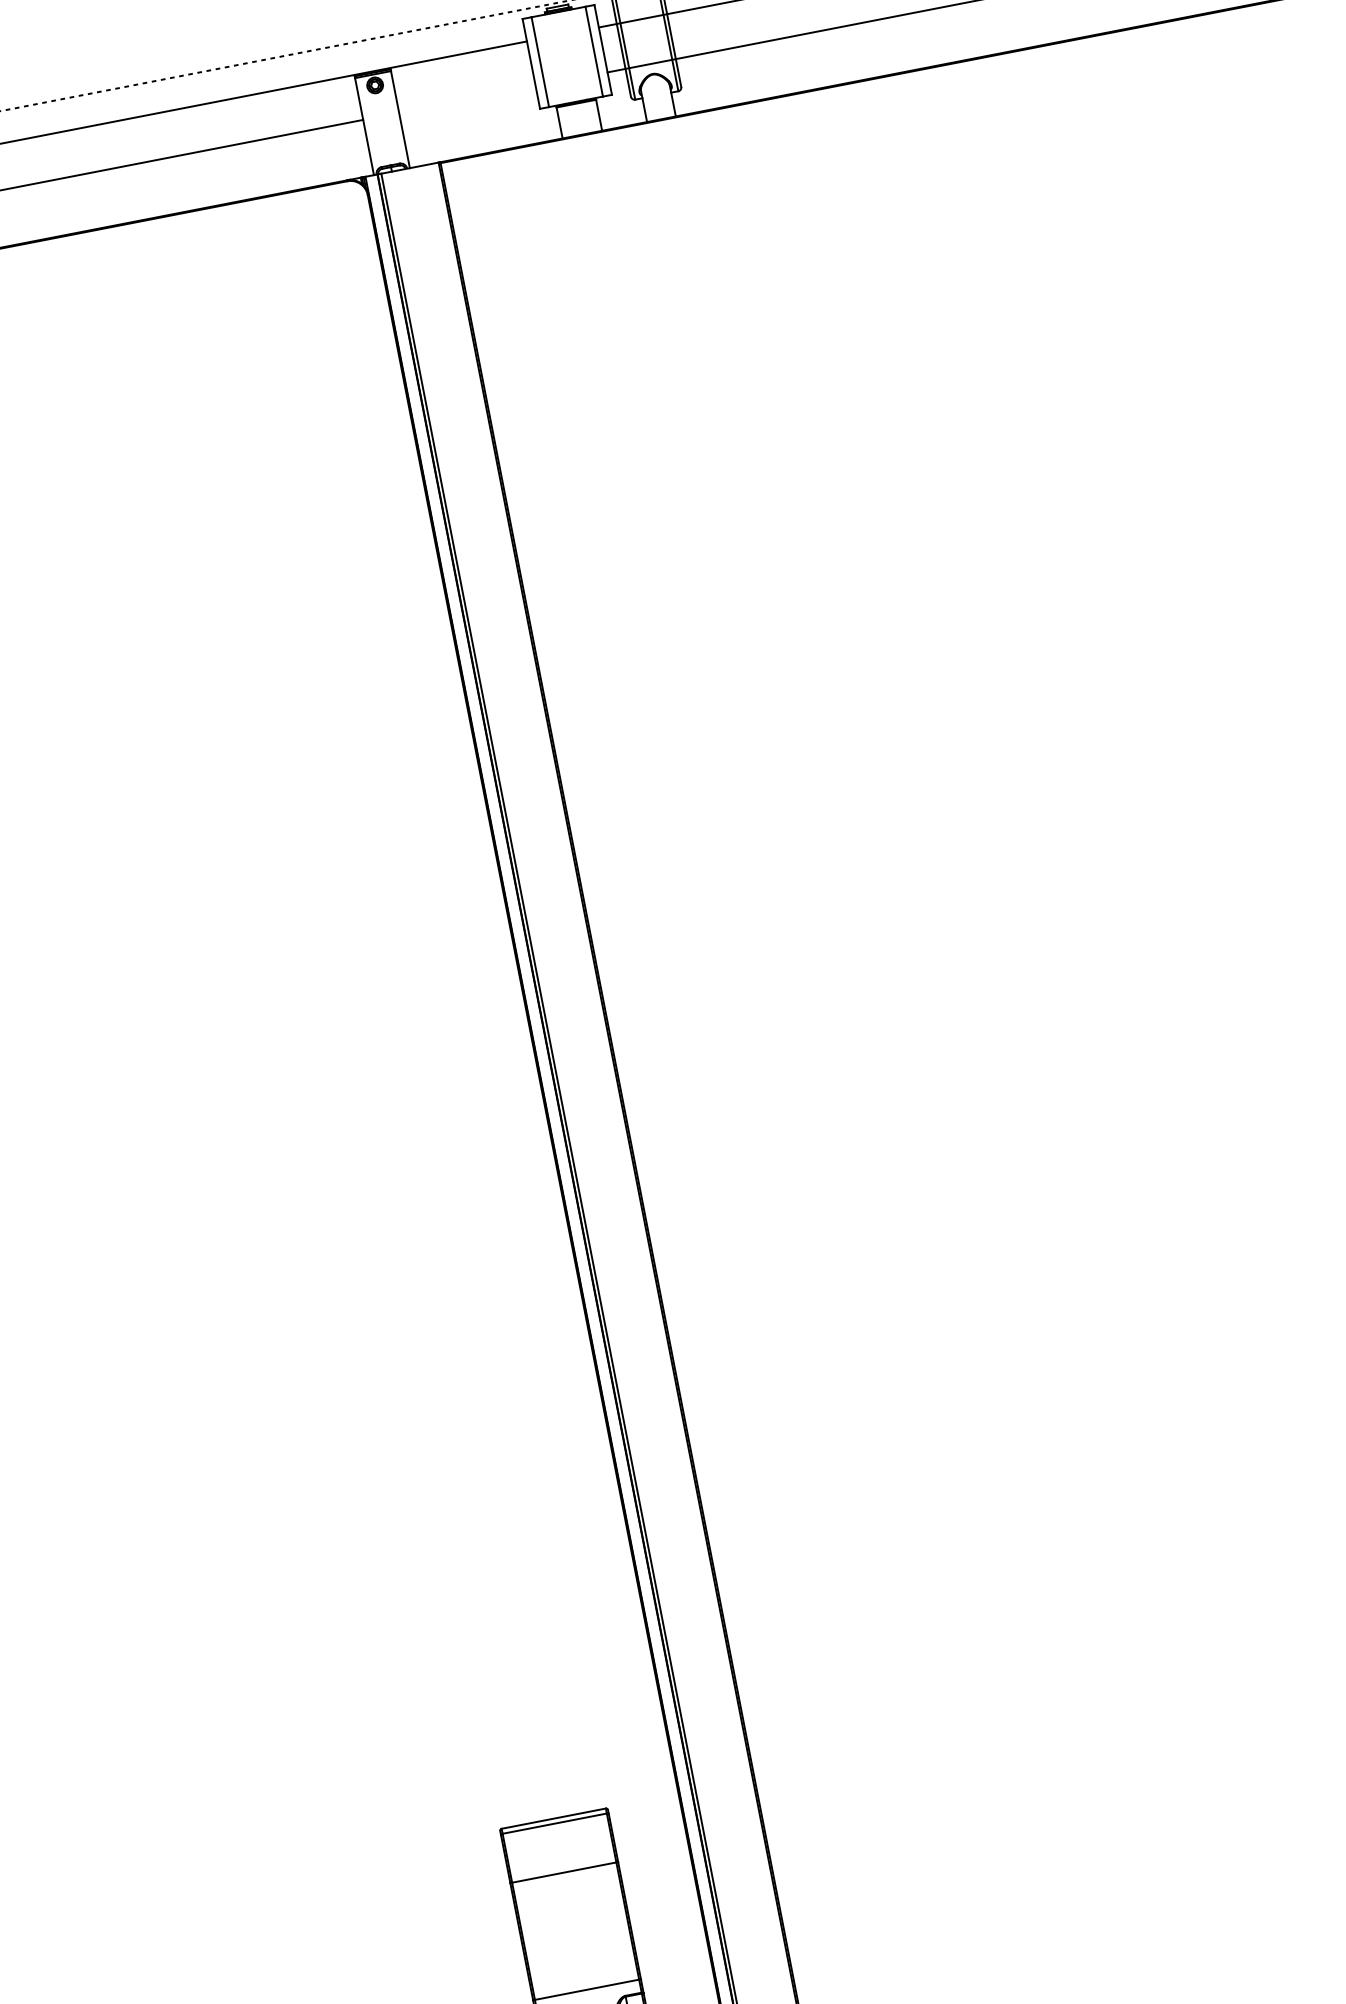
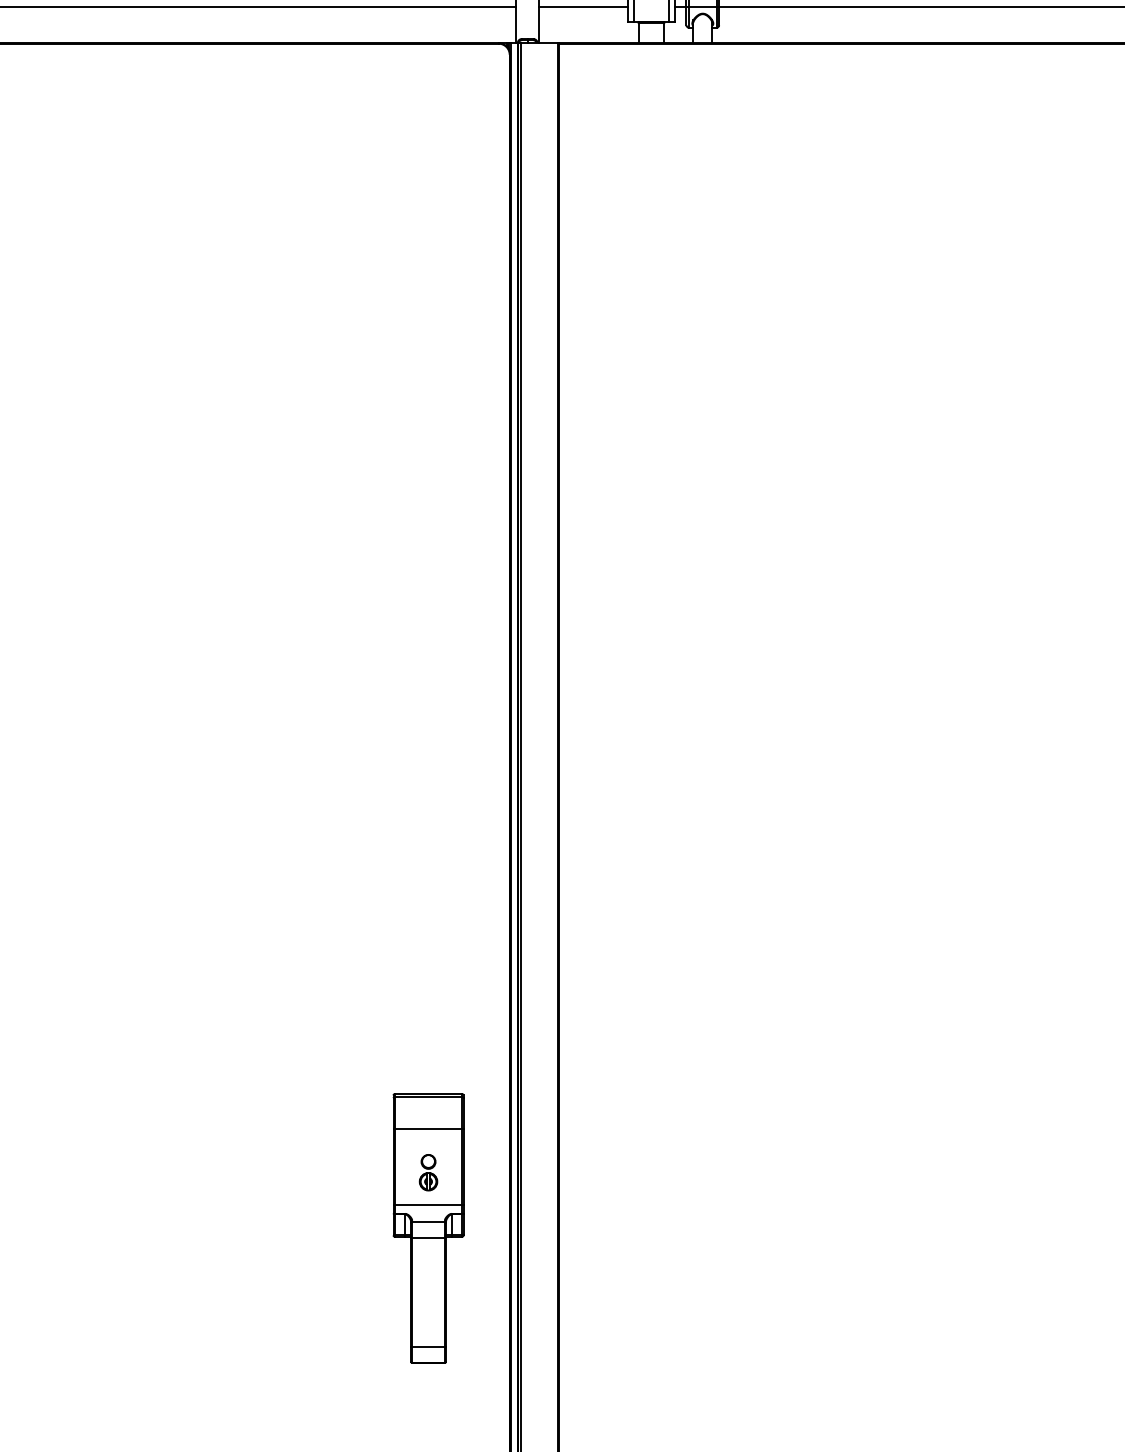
line: (467, 100) -> (583, 7), added
part: (577, 1939) -> (428, 1172), added

